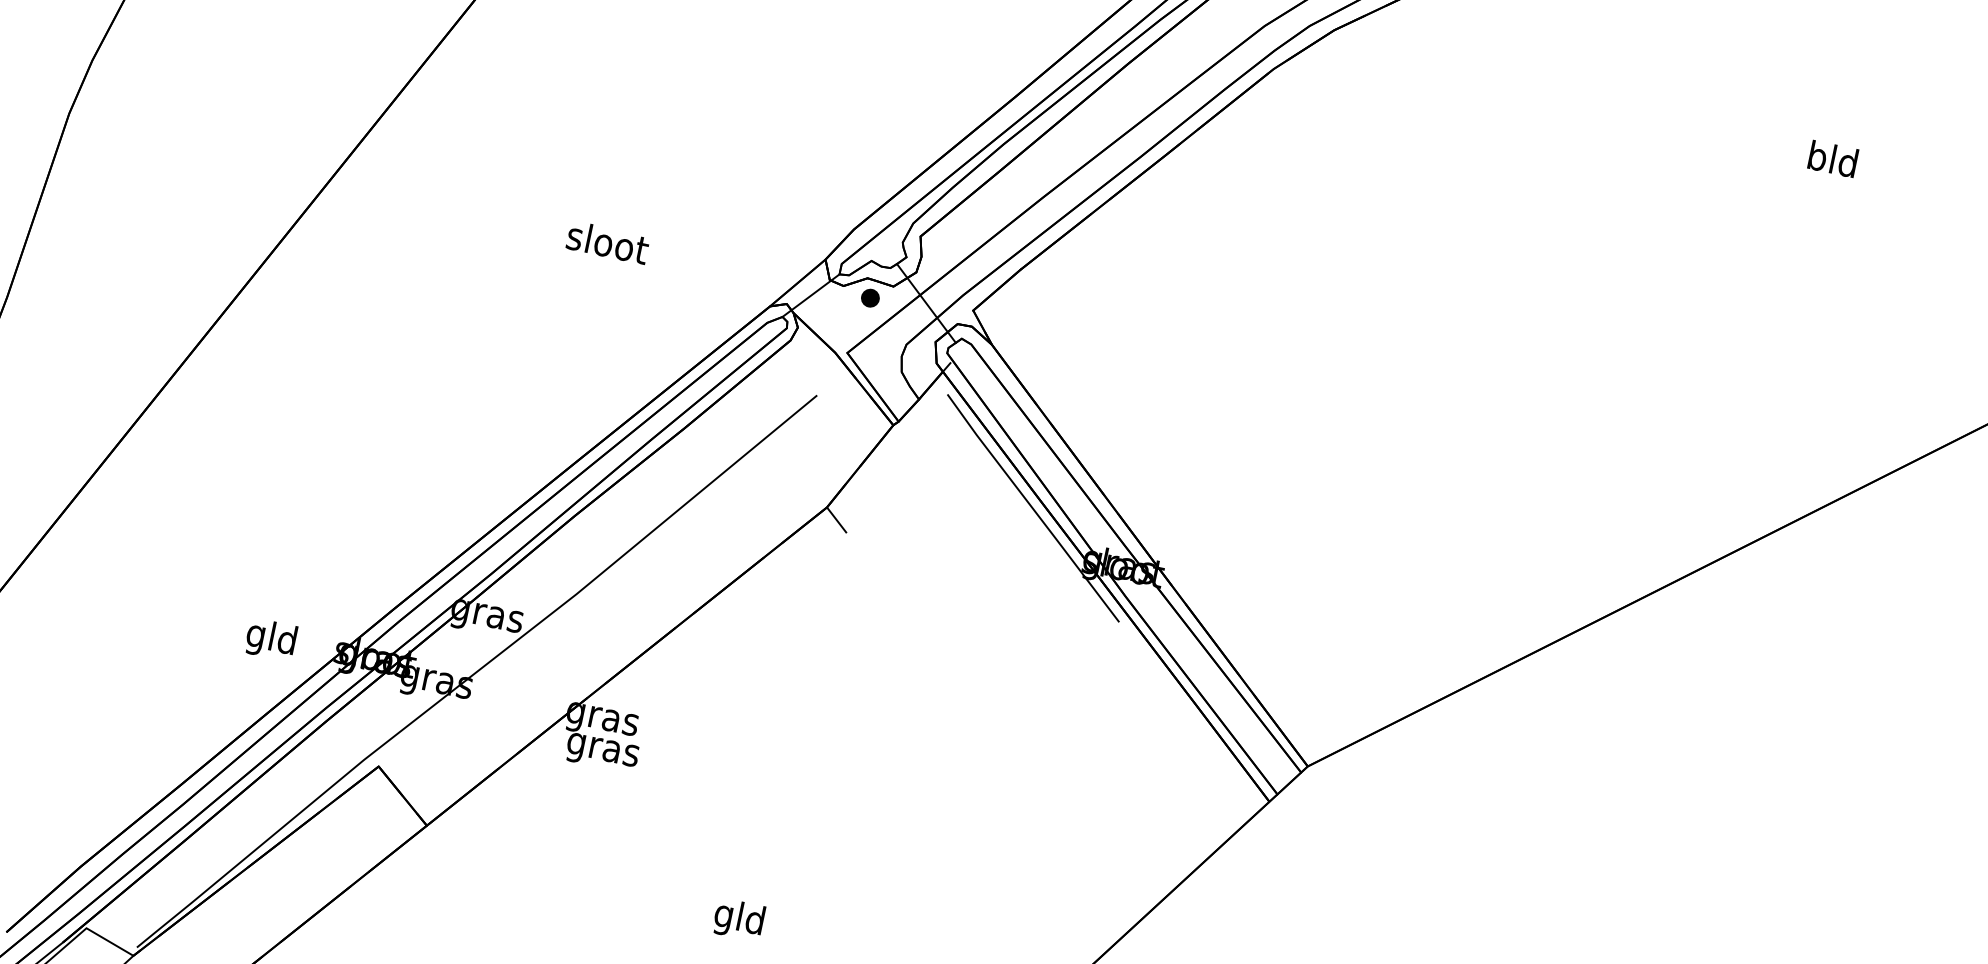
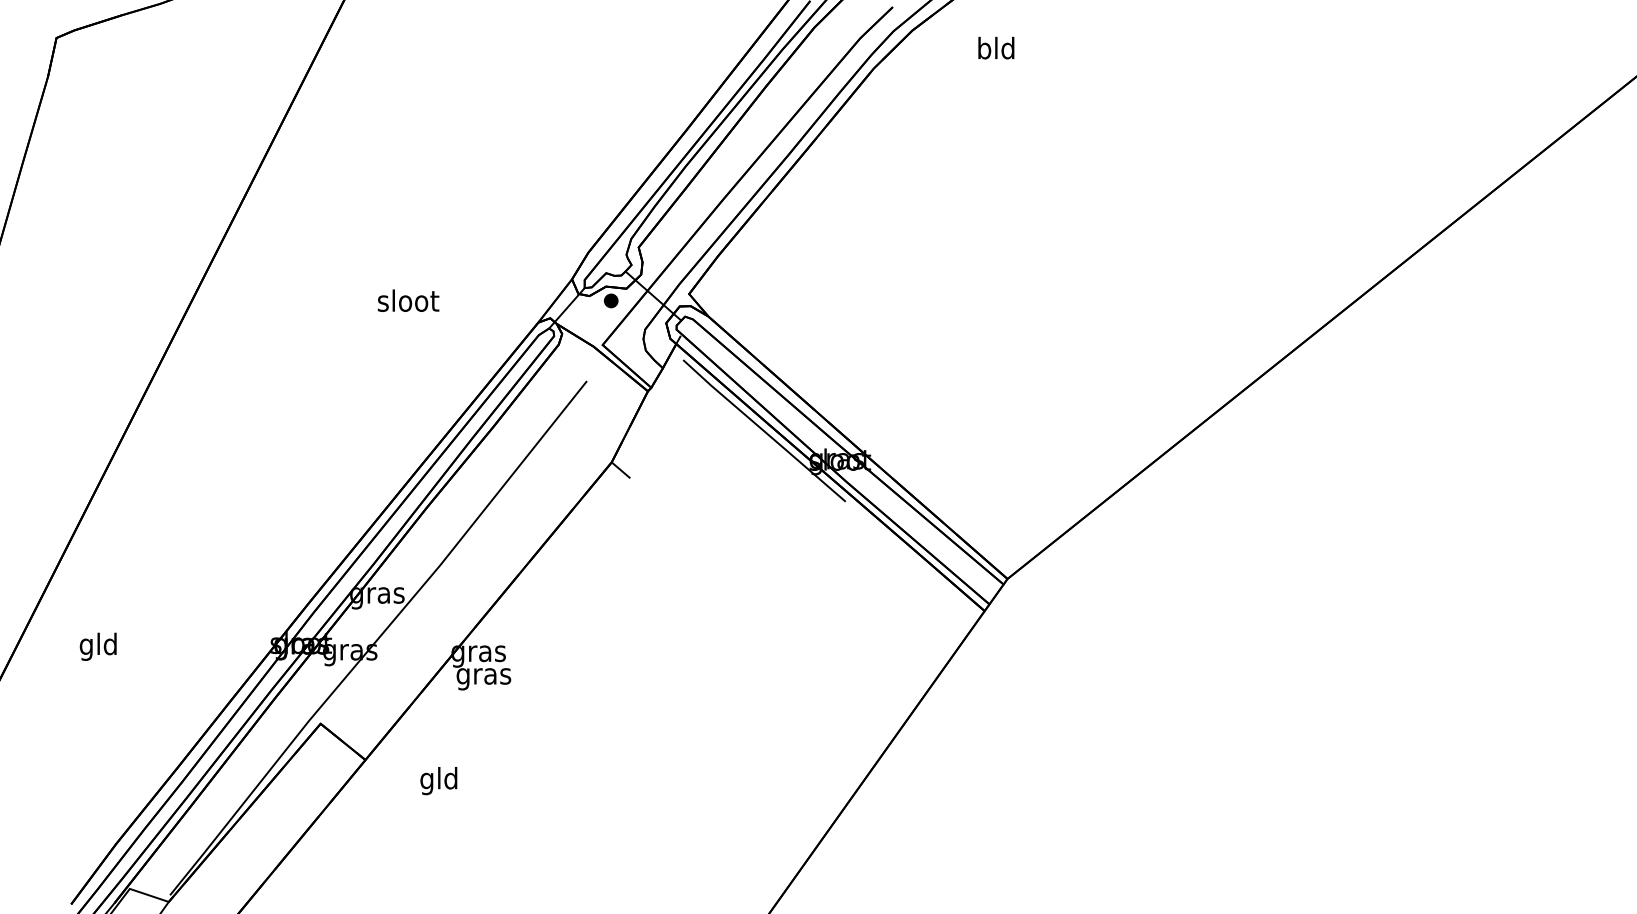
text: (1833, 158) -> (996, 47), moved
text: (270, 639) -> (97, 646), moved
text: (738, 920) -> (438, 781), moved

